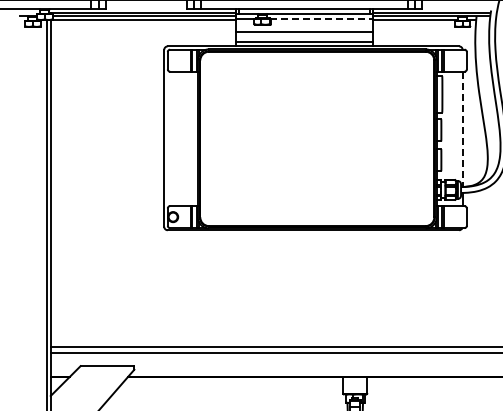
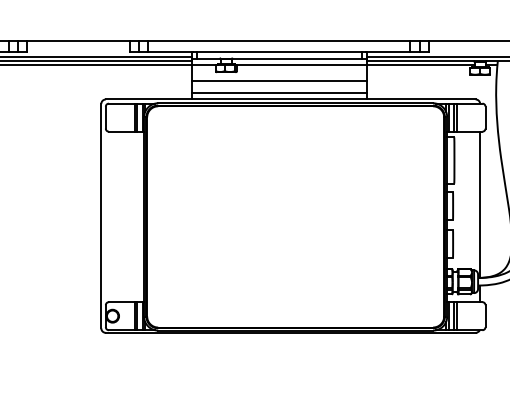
line: (321, 18) -> (300, 64), dashed -> solid
line: (462, 129) -> (479, 204), dashed -> solid

